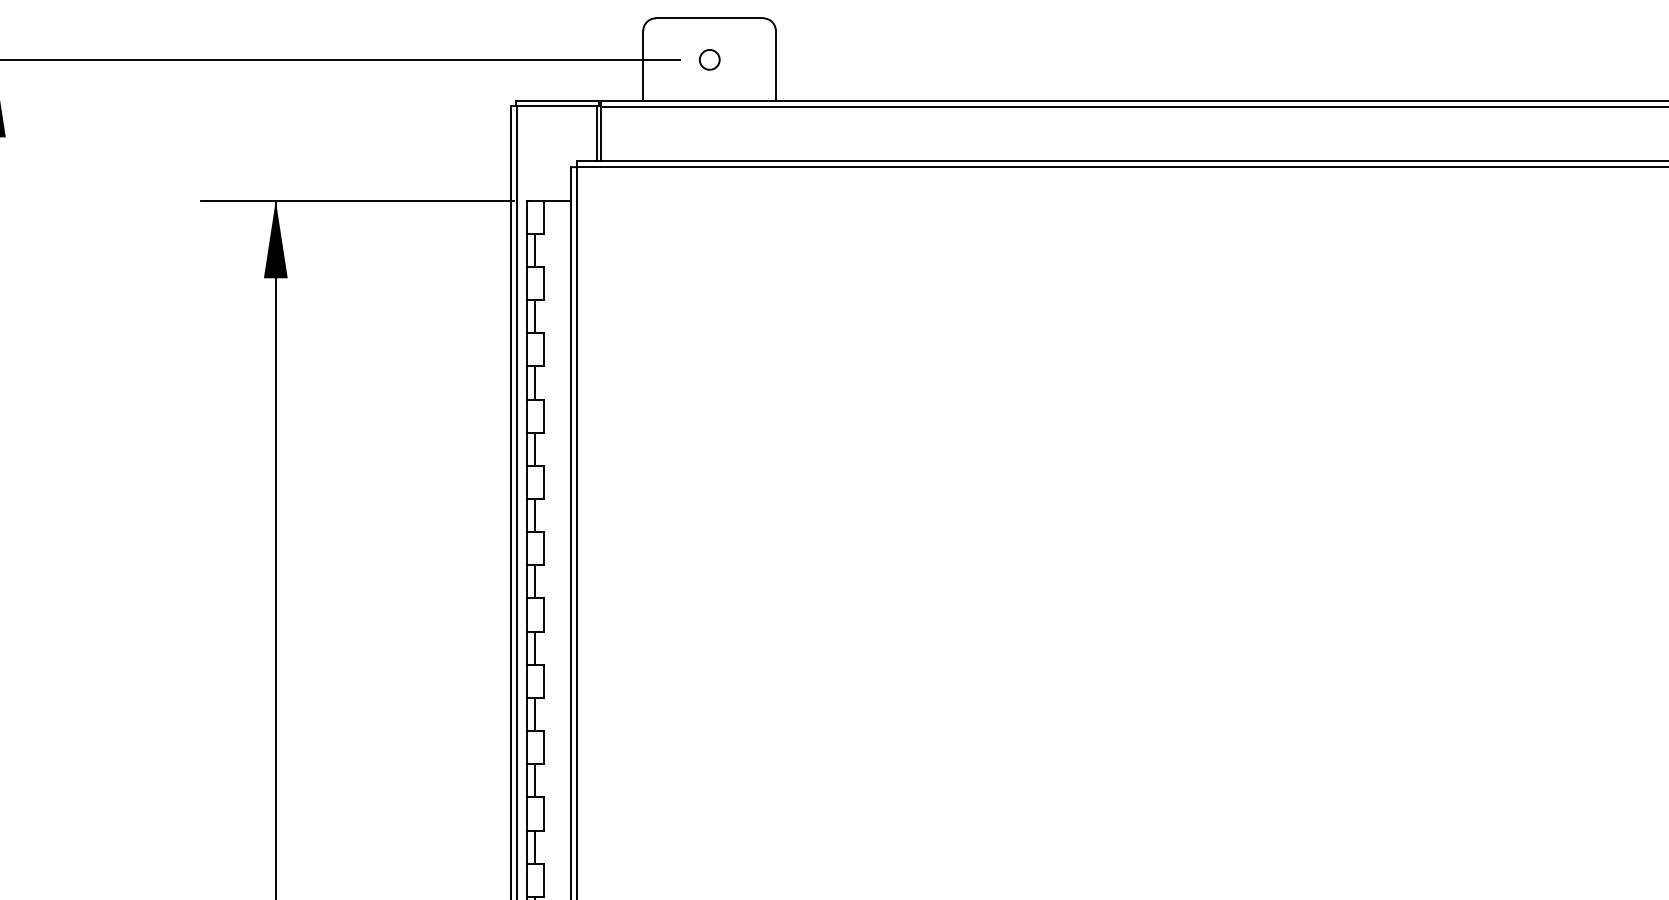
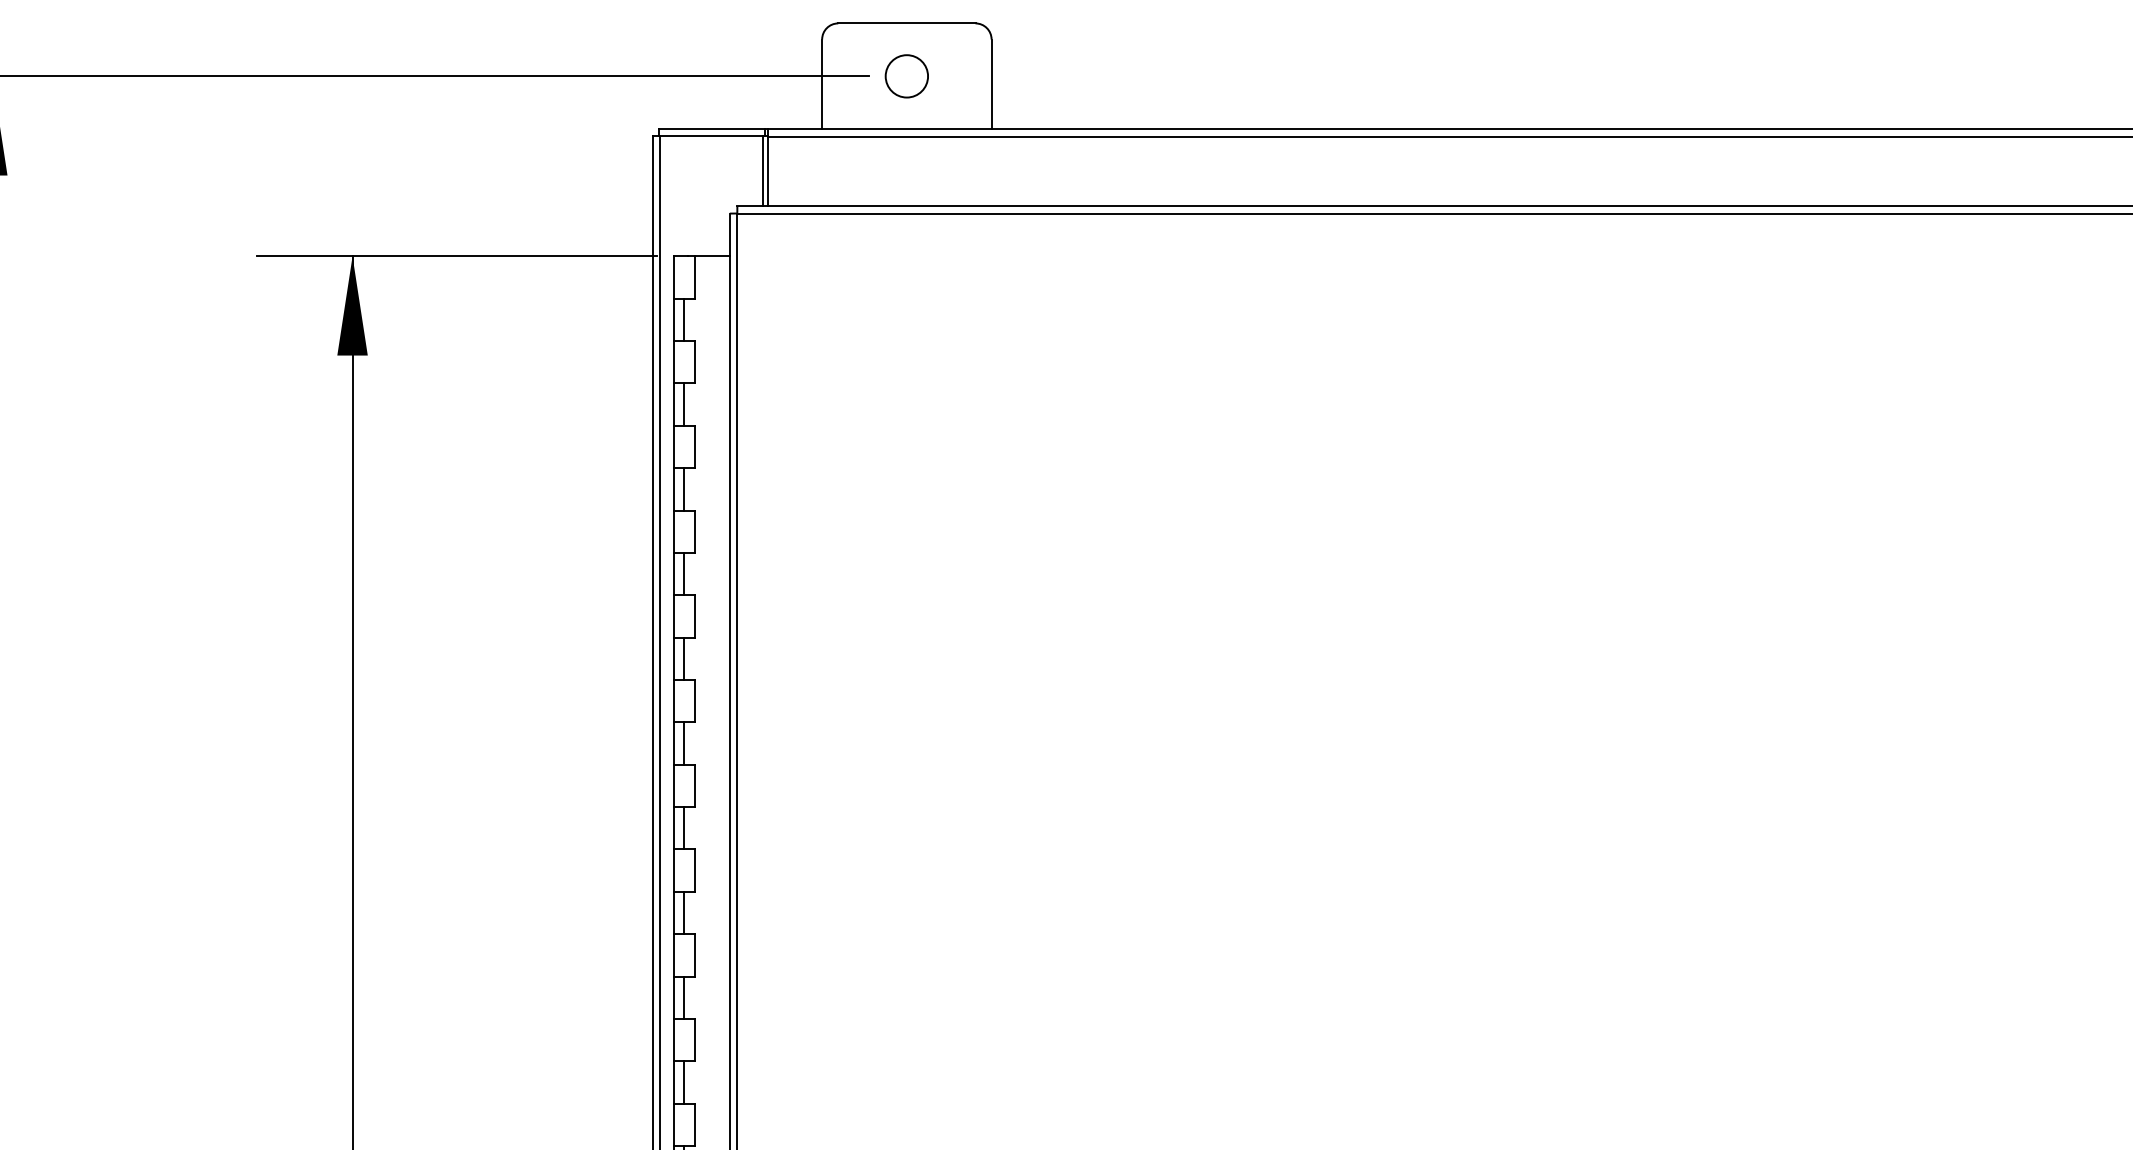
circle: (709, 59) -> (906, 75), size x1.67

